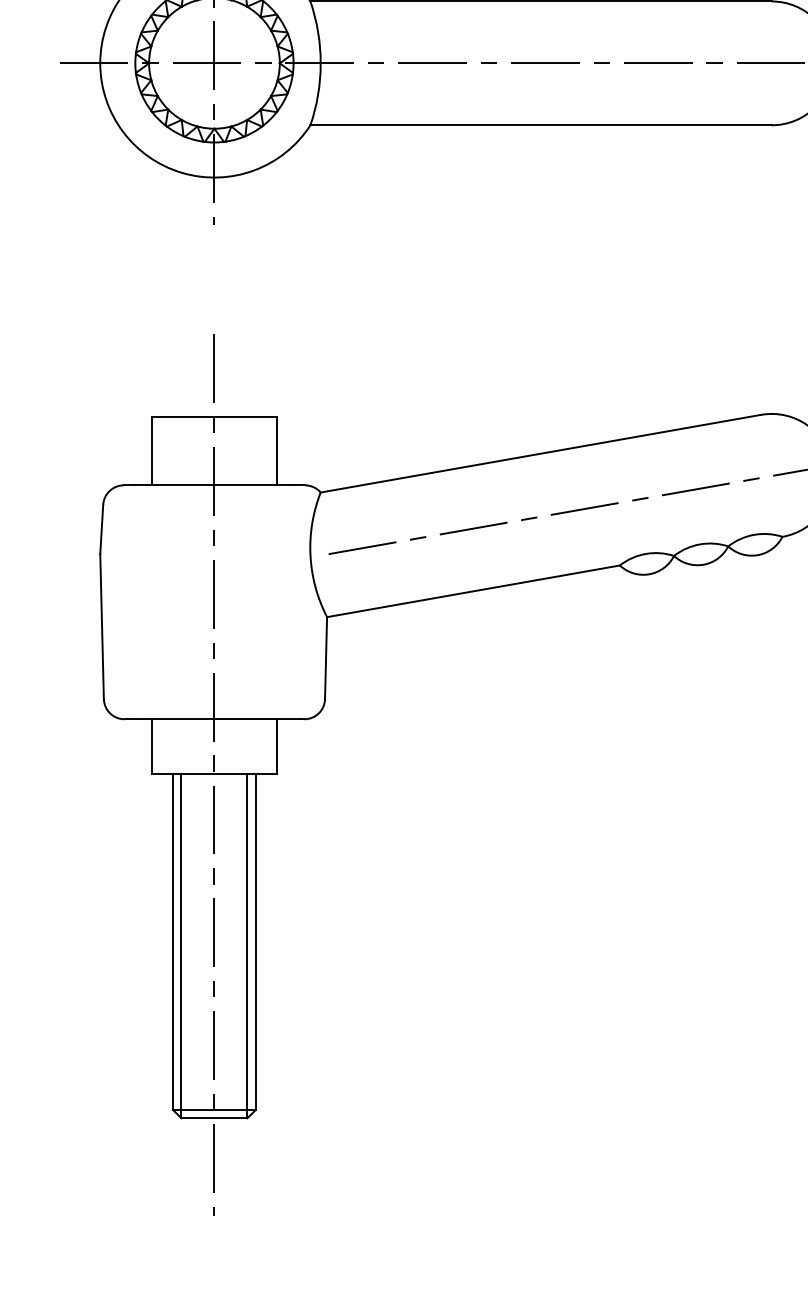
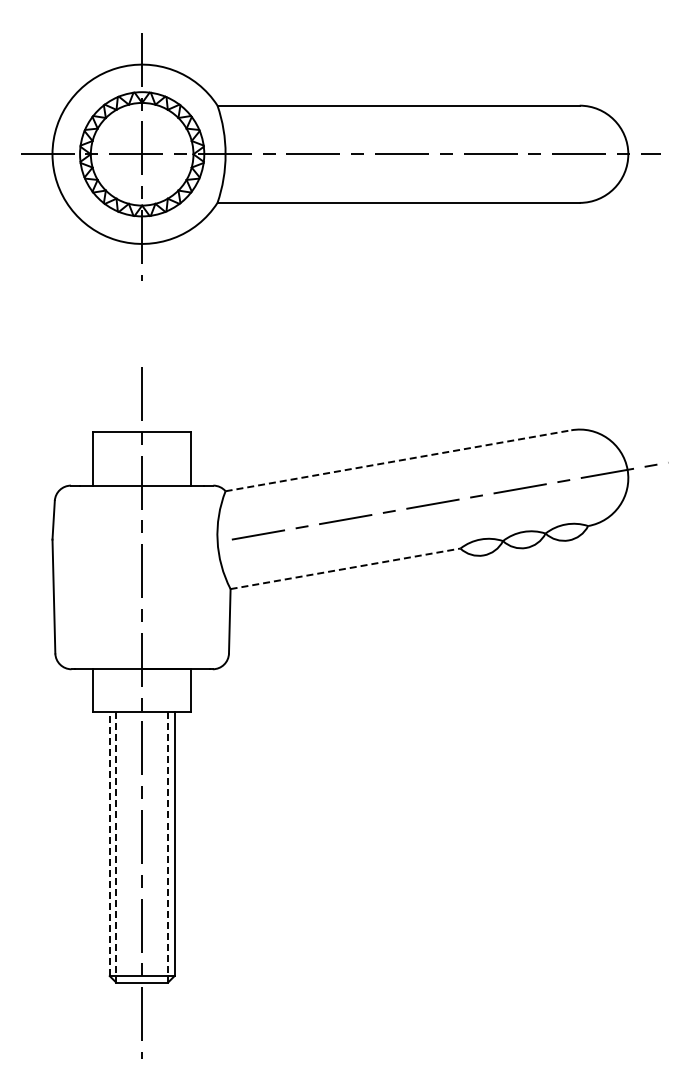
line: (540, 453) -> (398, 460), solid -> dashed
line: (473, 590) -> (345, 568), solid -> dashed
line: (172, 942) -> (109, 844), solid -> dashed
line: (181, 947) -> (116, 848), solid -> dashed
line: (247, 947) -> (168, 848), solid -> dashed

